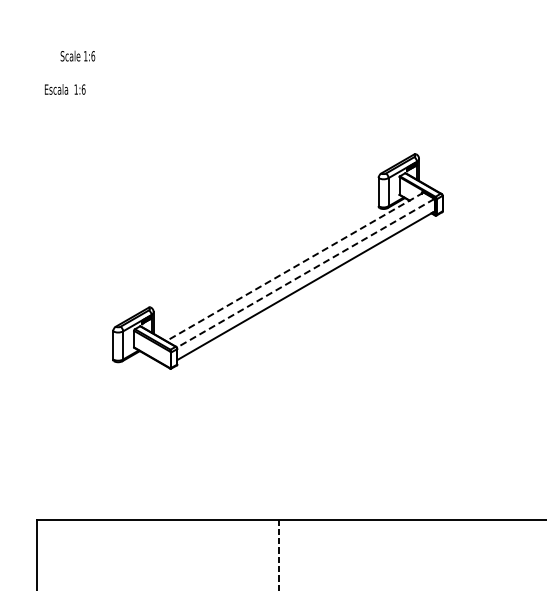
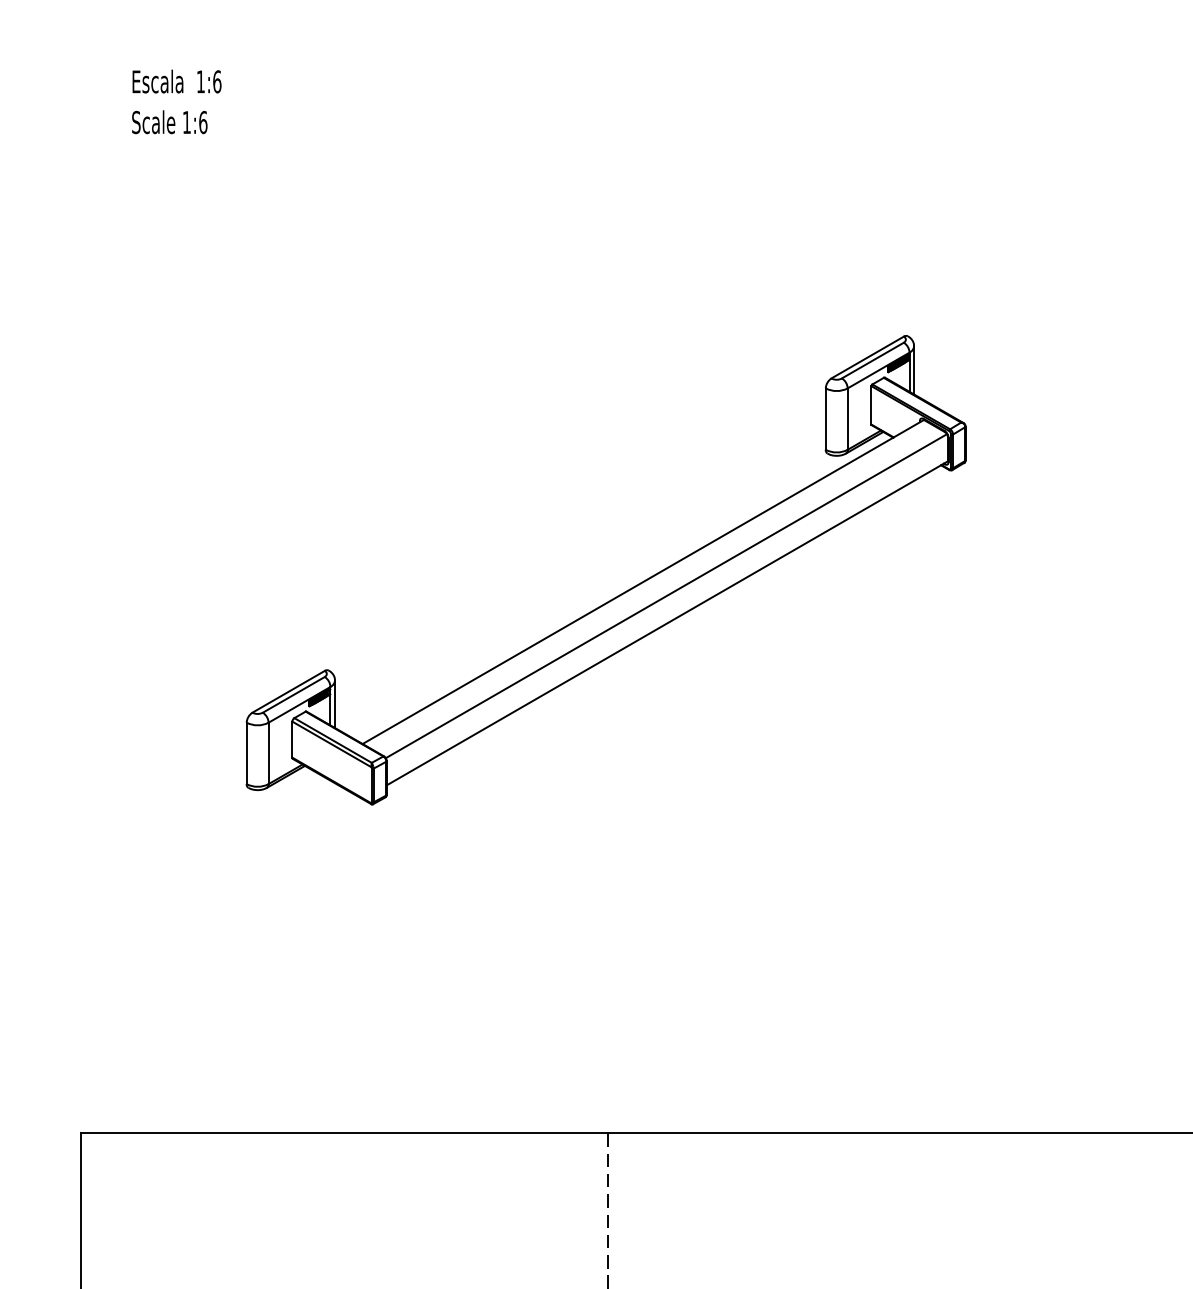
text: (64, 89) -> (175, 81), moved
line: (294, 267) -> (642, 583), dashed -> solid
line: (305, 273) -> (666, 596), dashed -> solid

